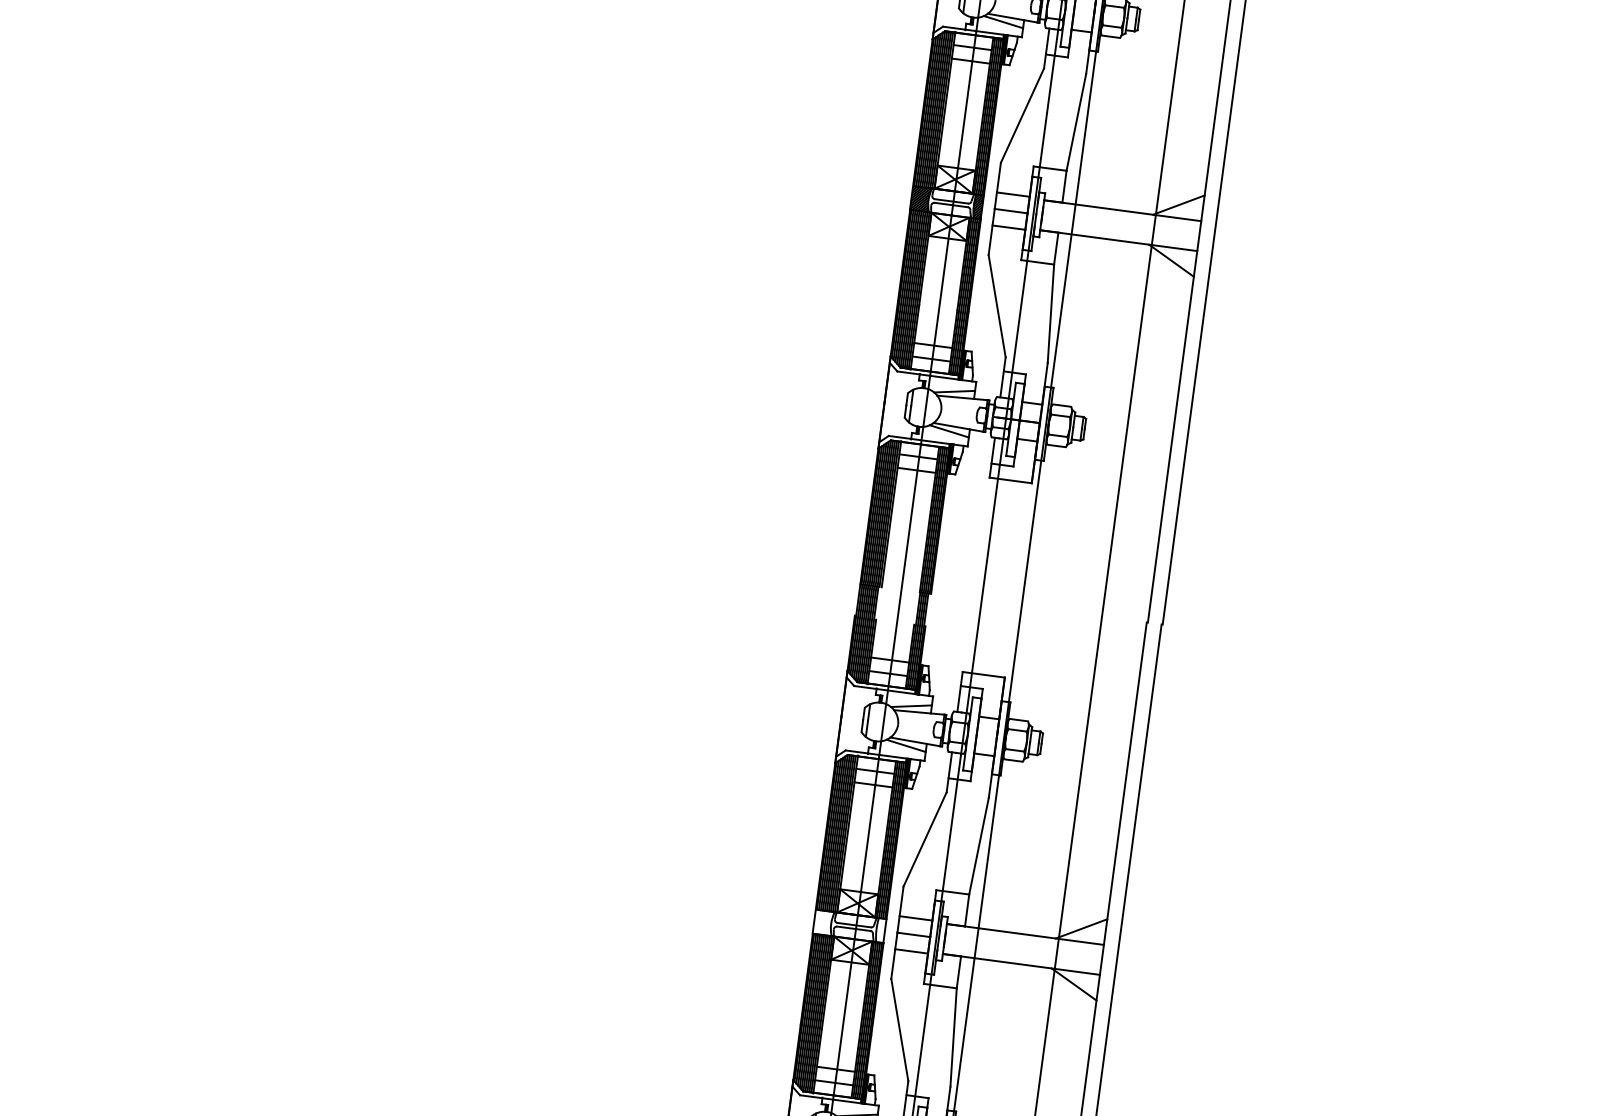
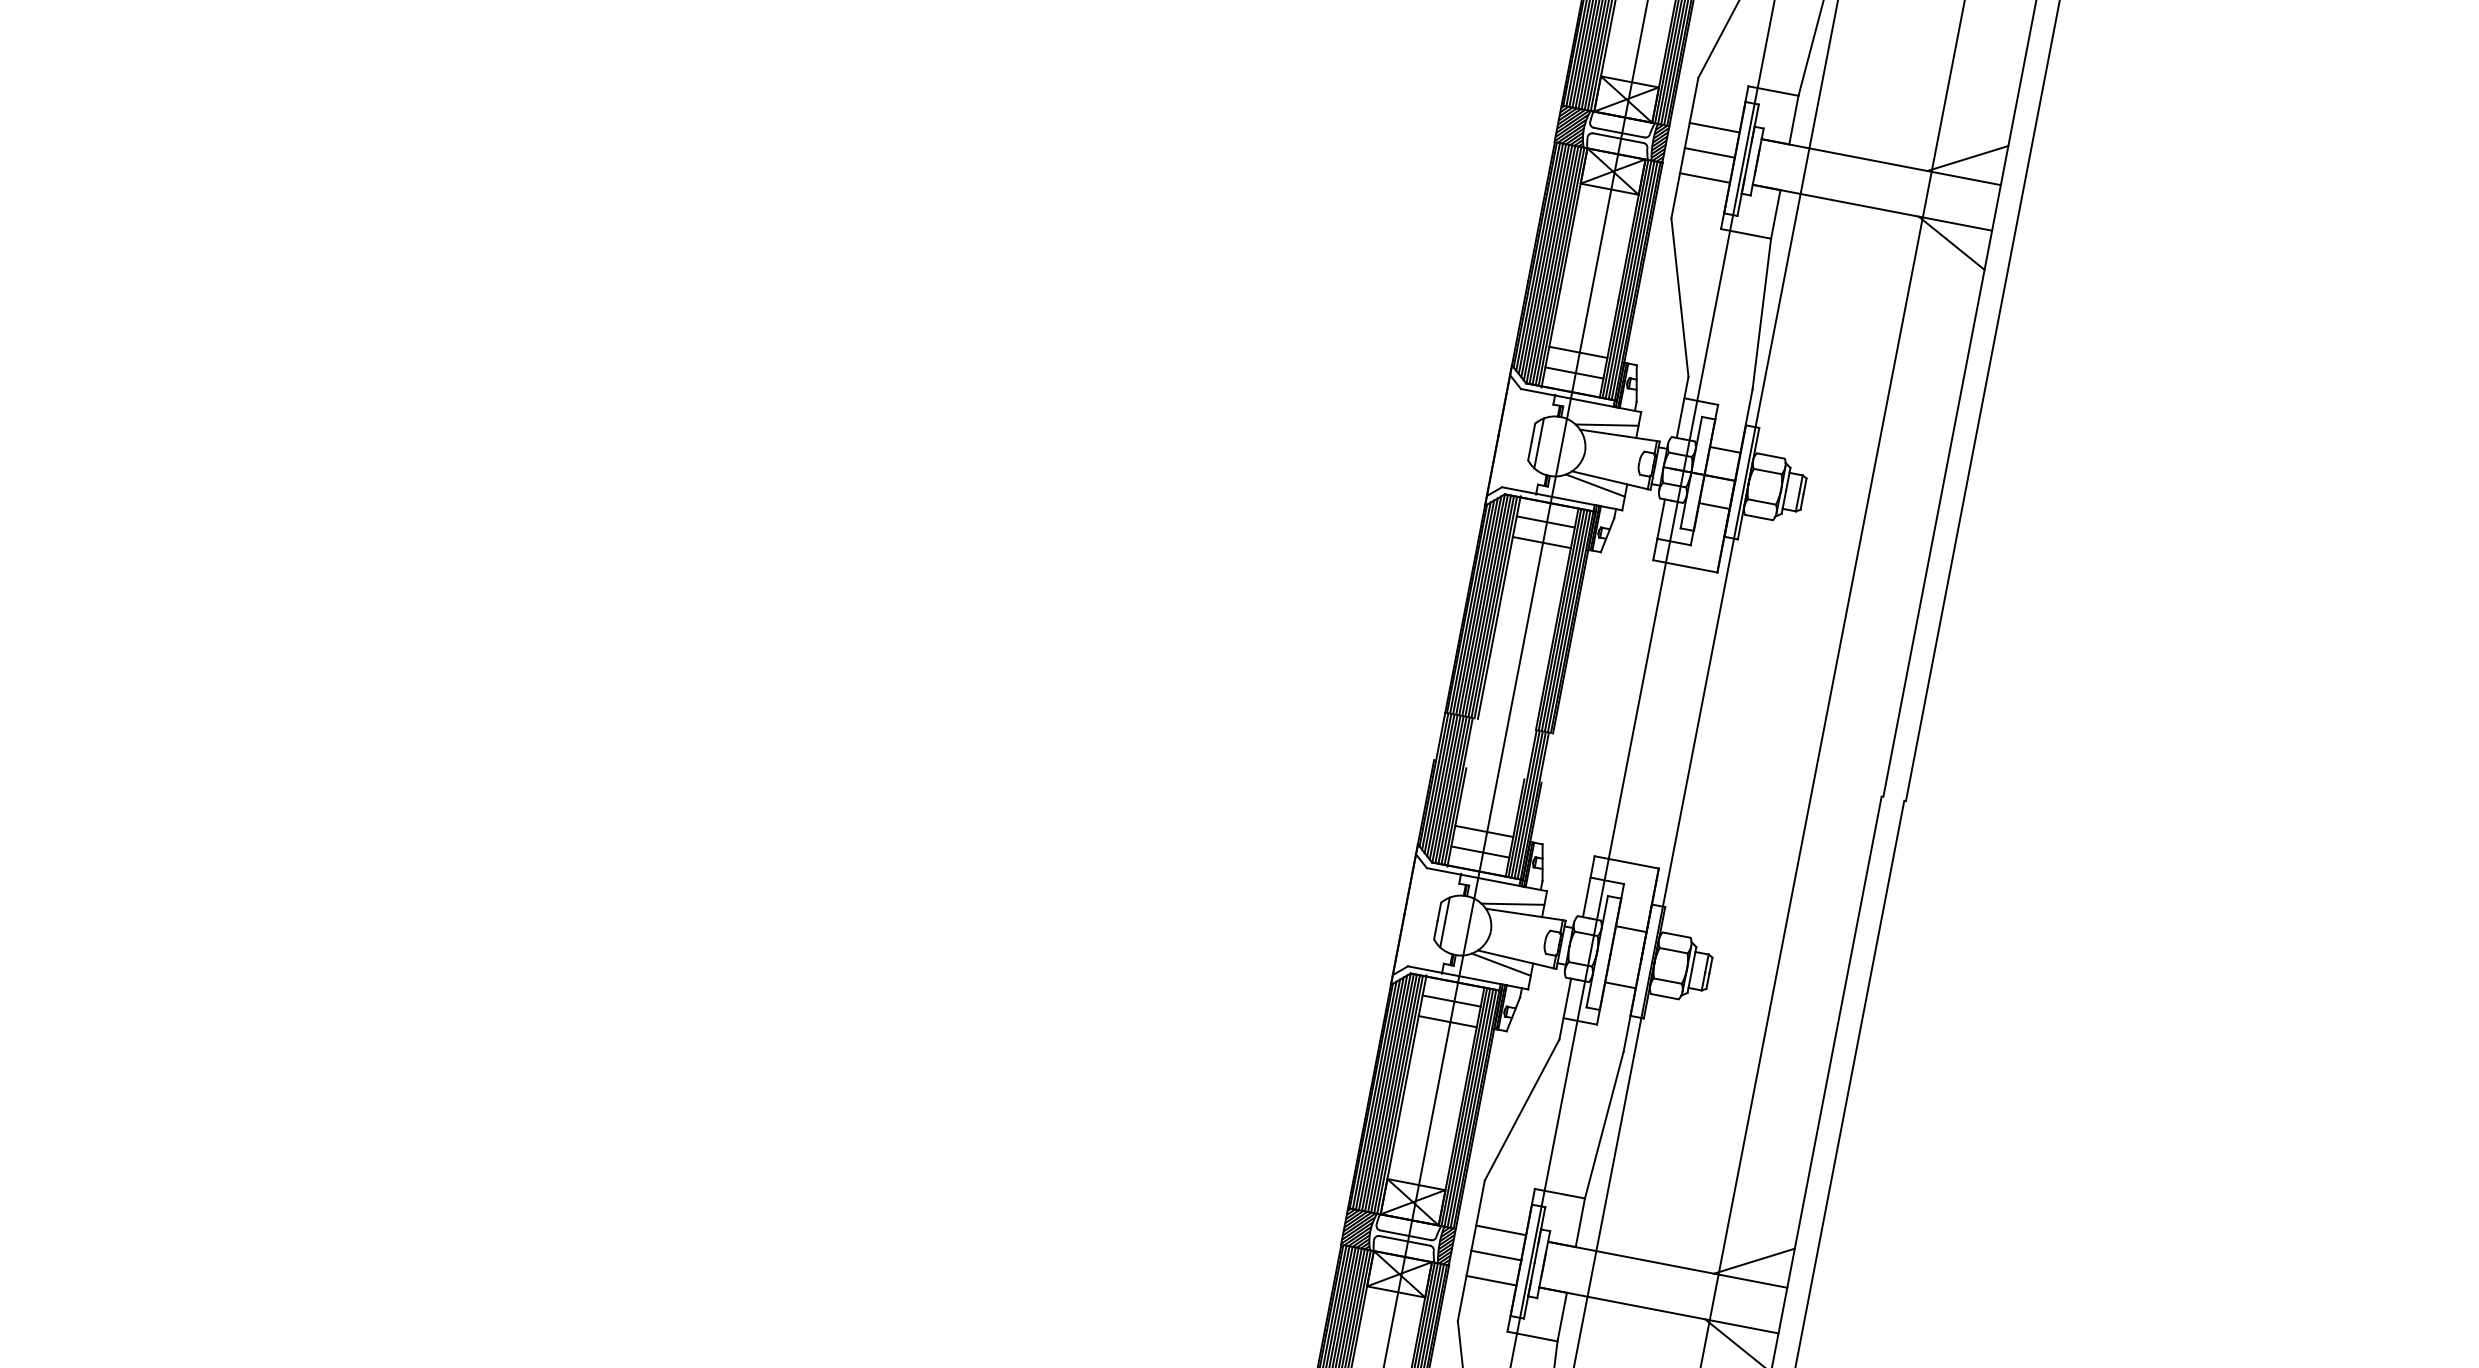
hatch: (822, 922) -> (1357, 1228), added
hatch: (881, 930) -> (1447, 1245), added

